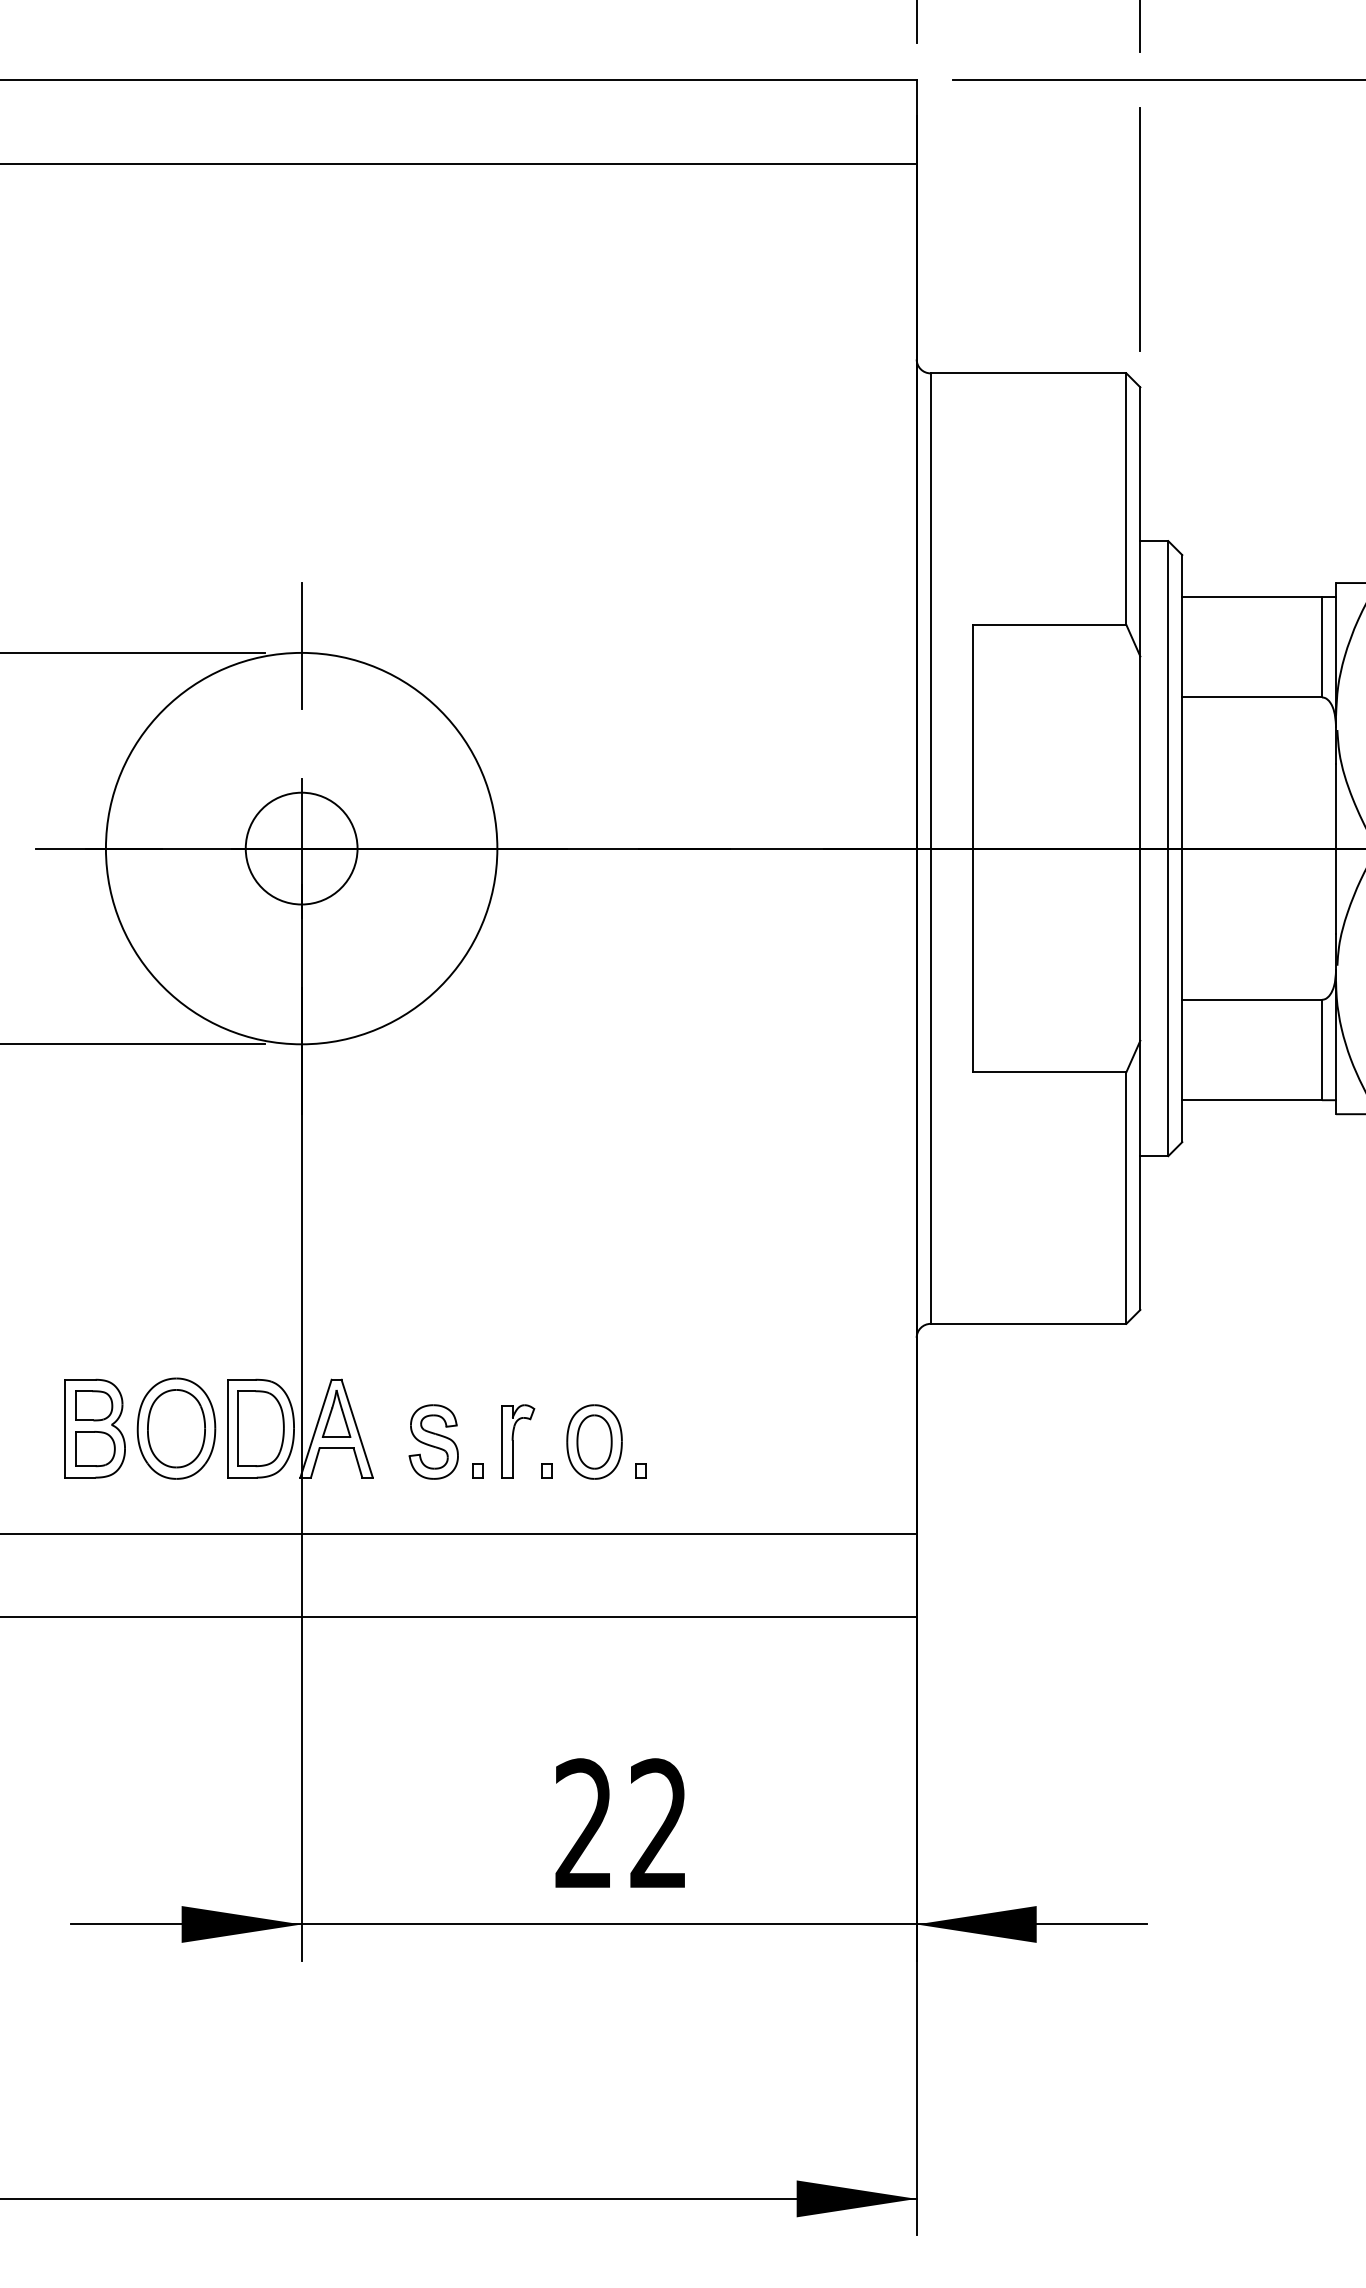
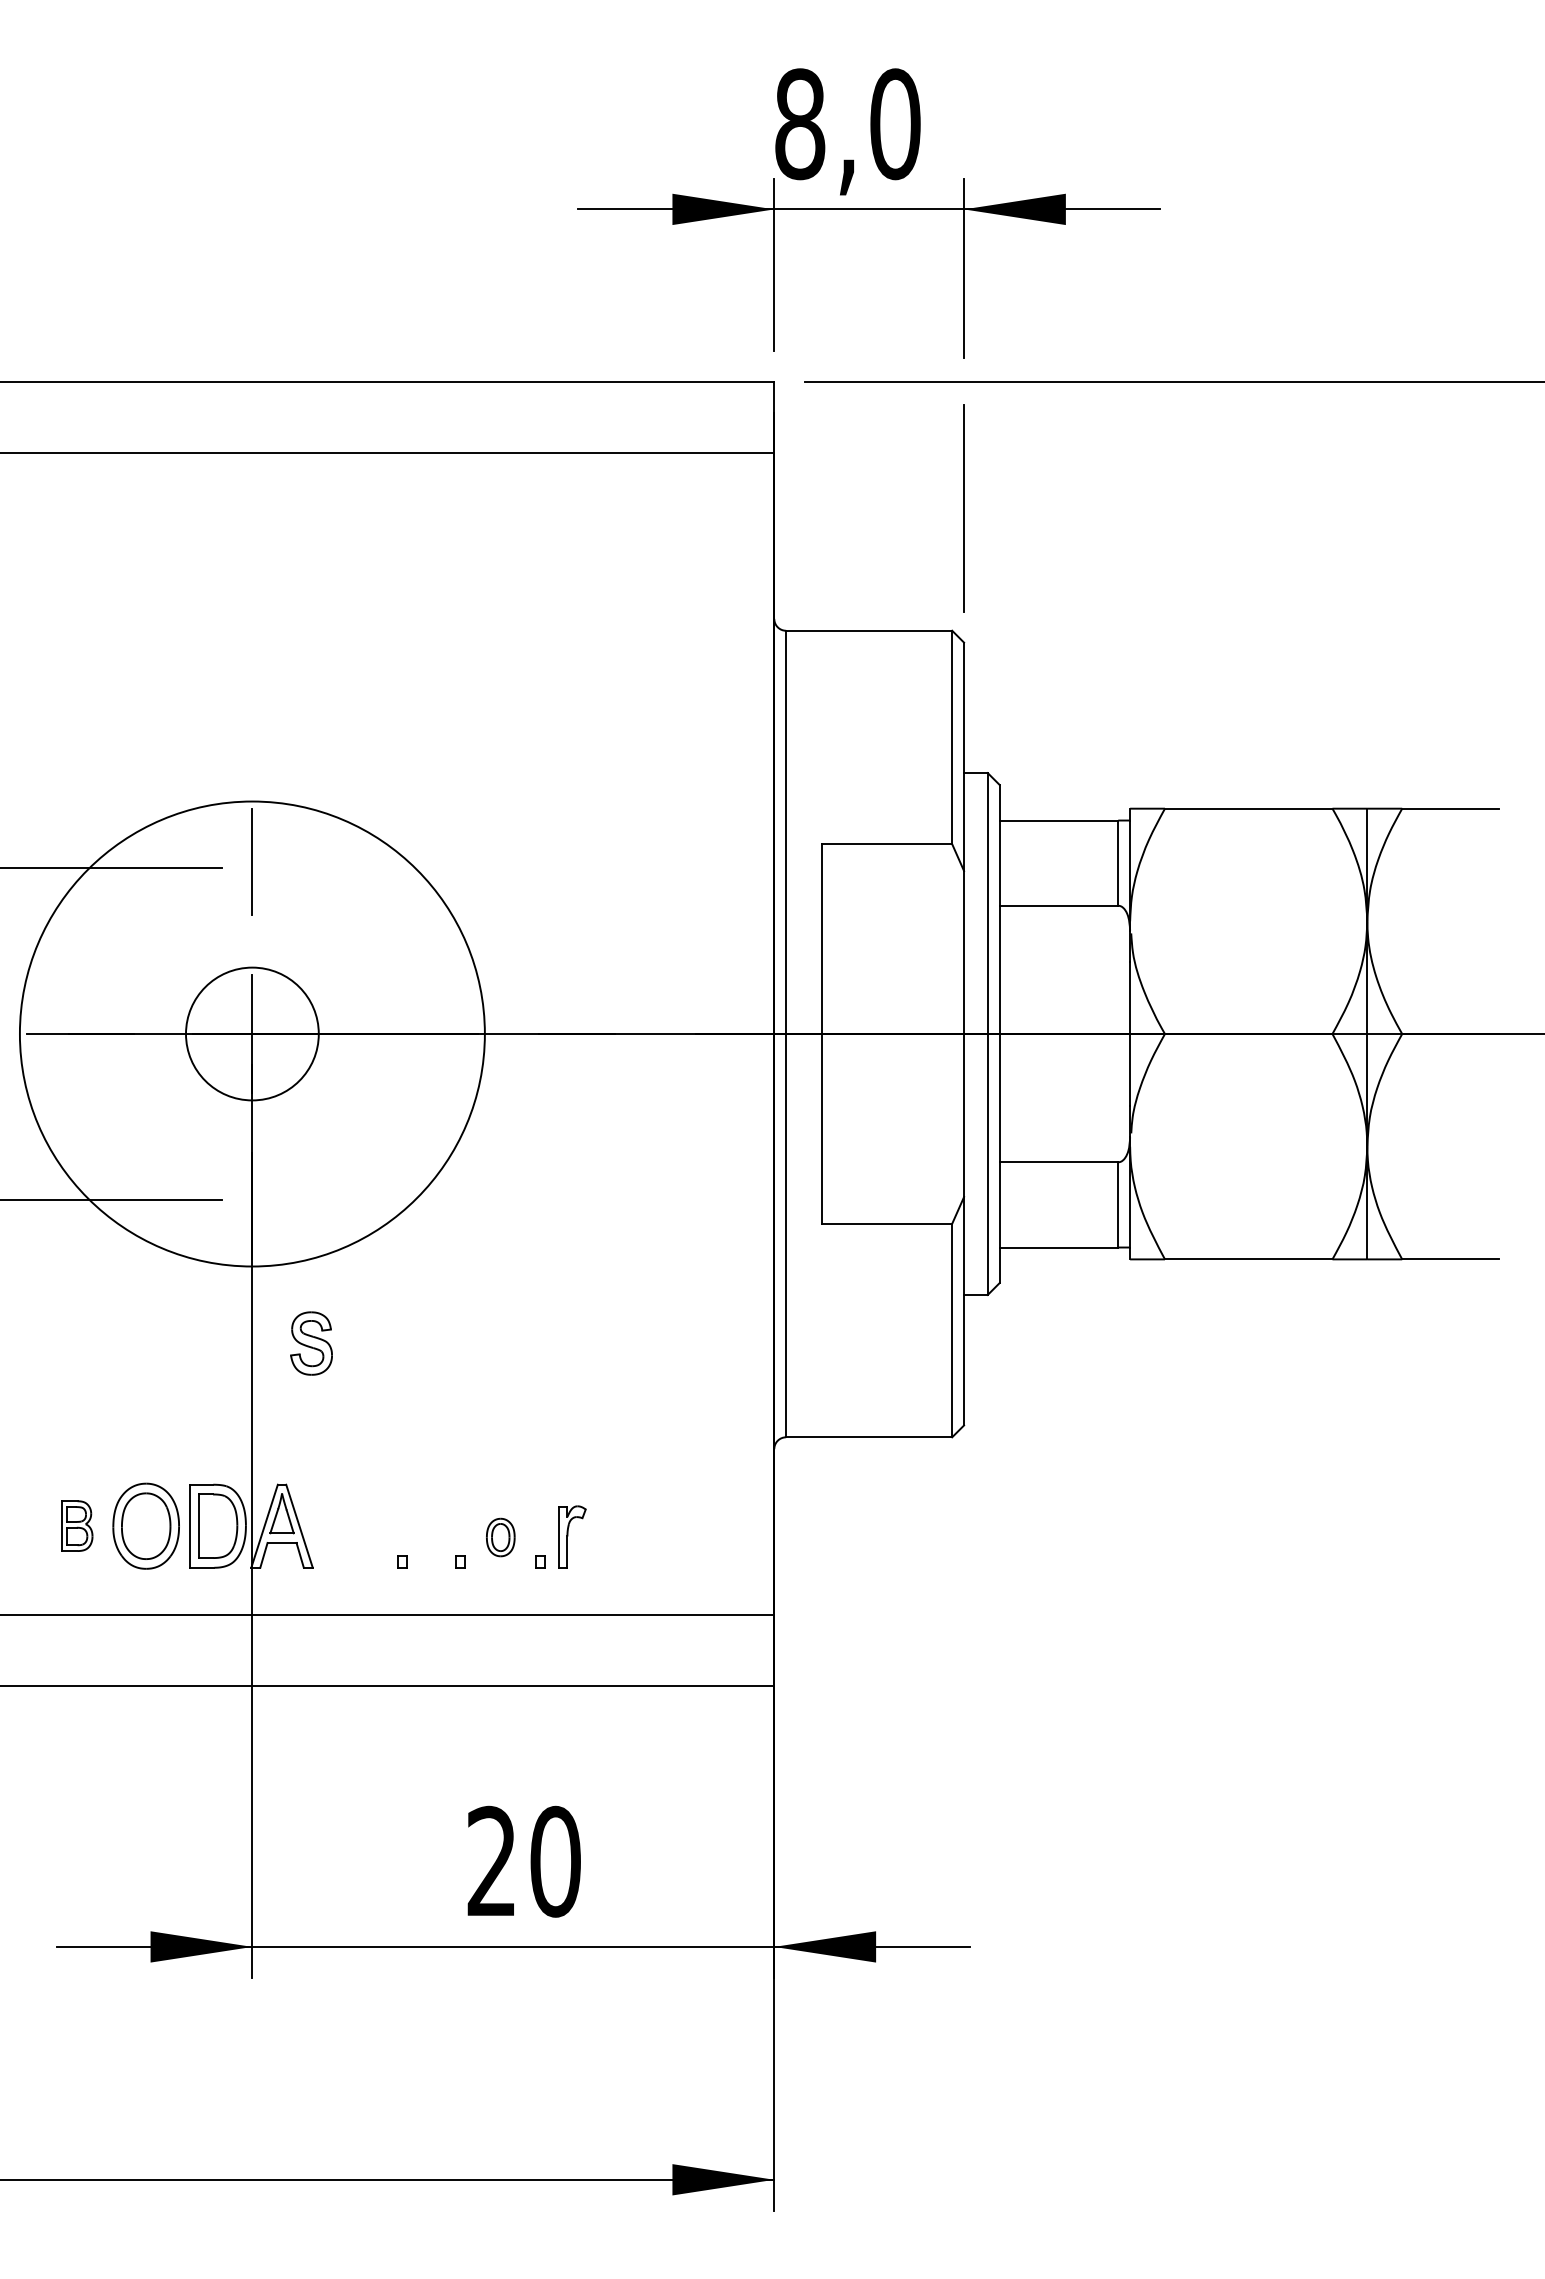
circle: (300, 847) -> (251, 1033), size x1.4
circle: (301, 847) -> (252, 1033), size x1.4
part: (95, 1427) -> (77, 1525), size x0.6
part: (518, 1440) -> (572, 1536), moved
part: (433, 1441) -> (311, 1343), moved
part: (594, 1441) -> (500, 1537), size x0.6
text: (658, 1823) -> (555, 1861), 22 -> 20

